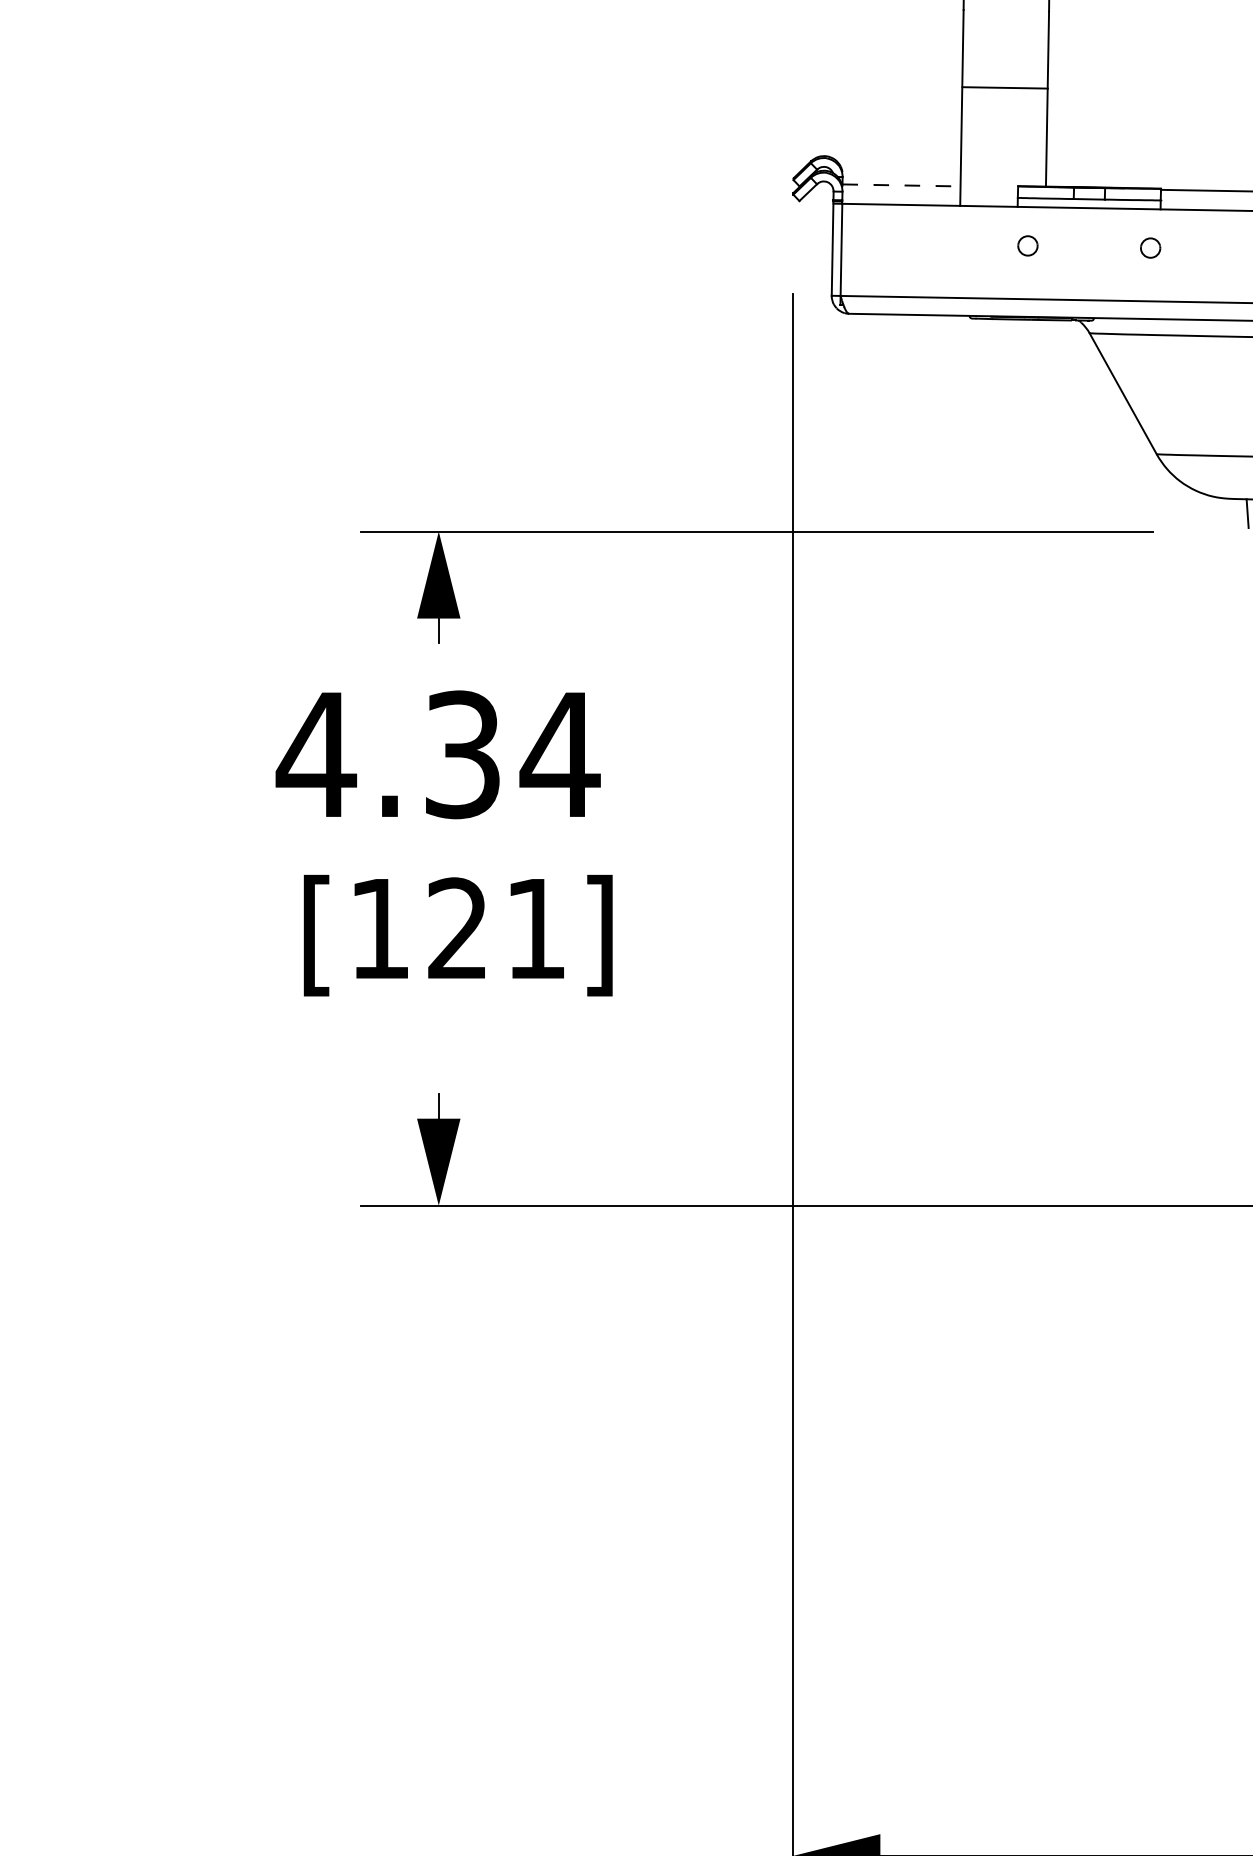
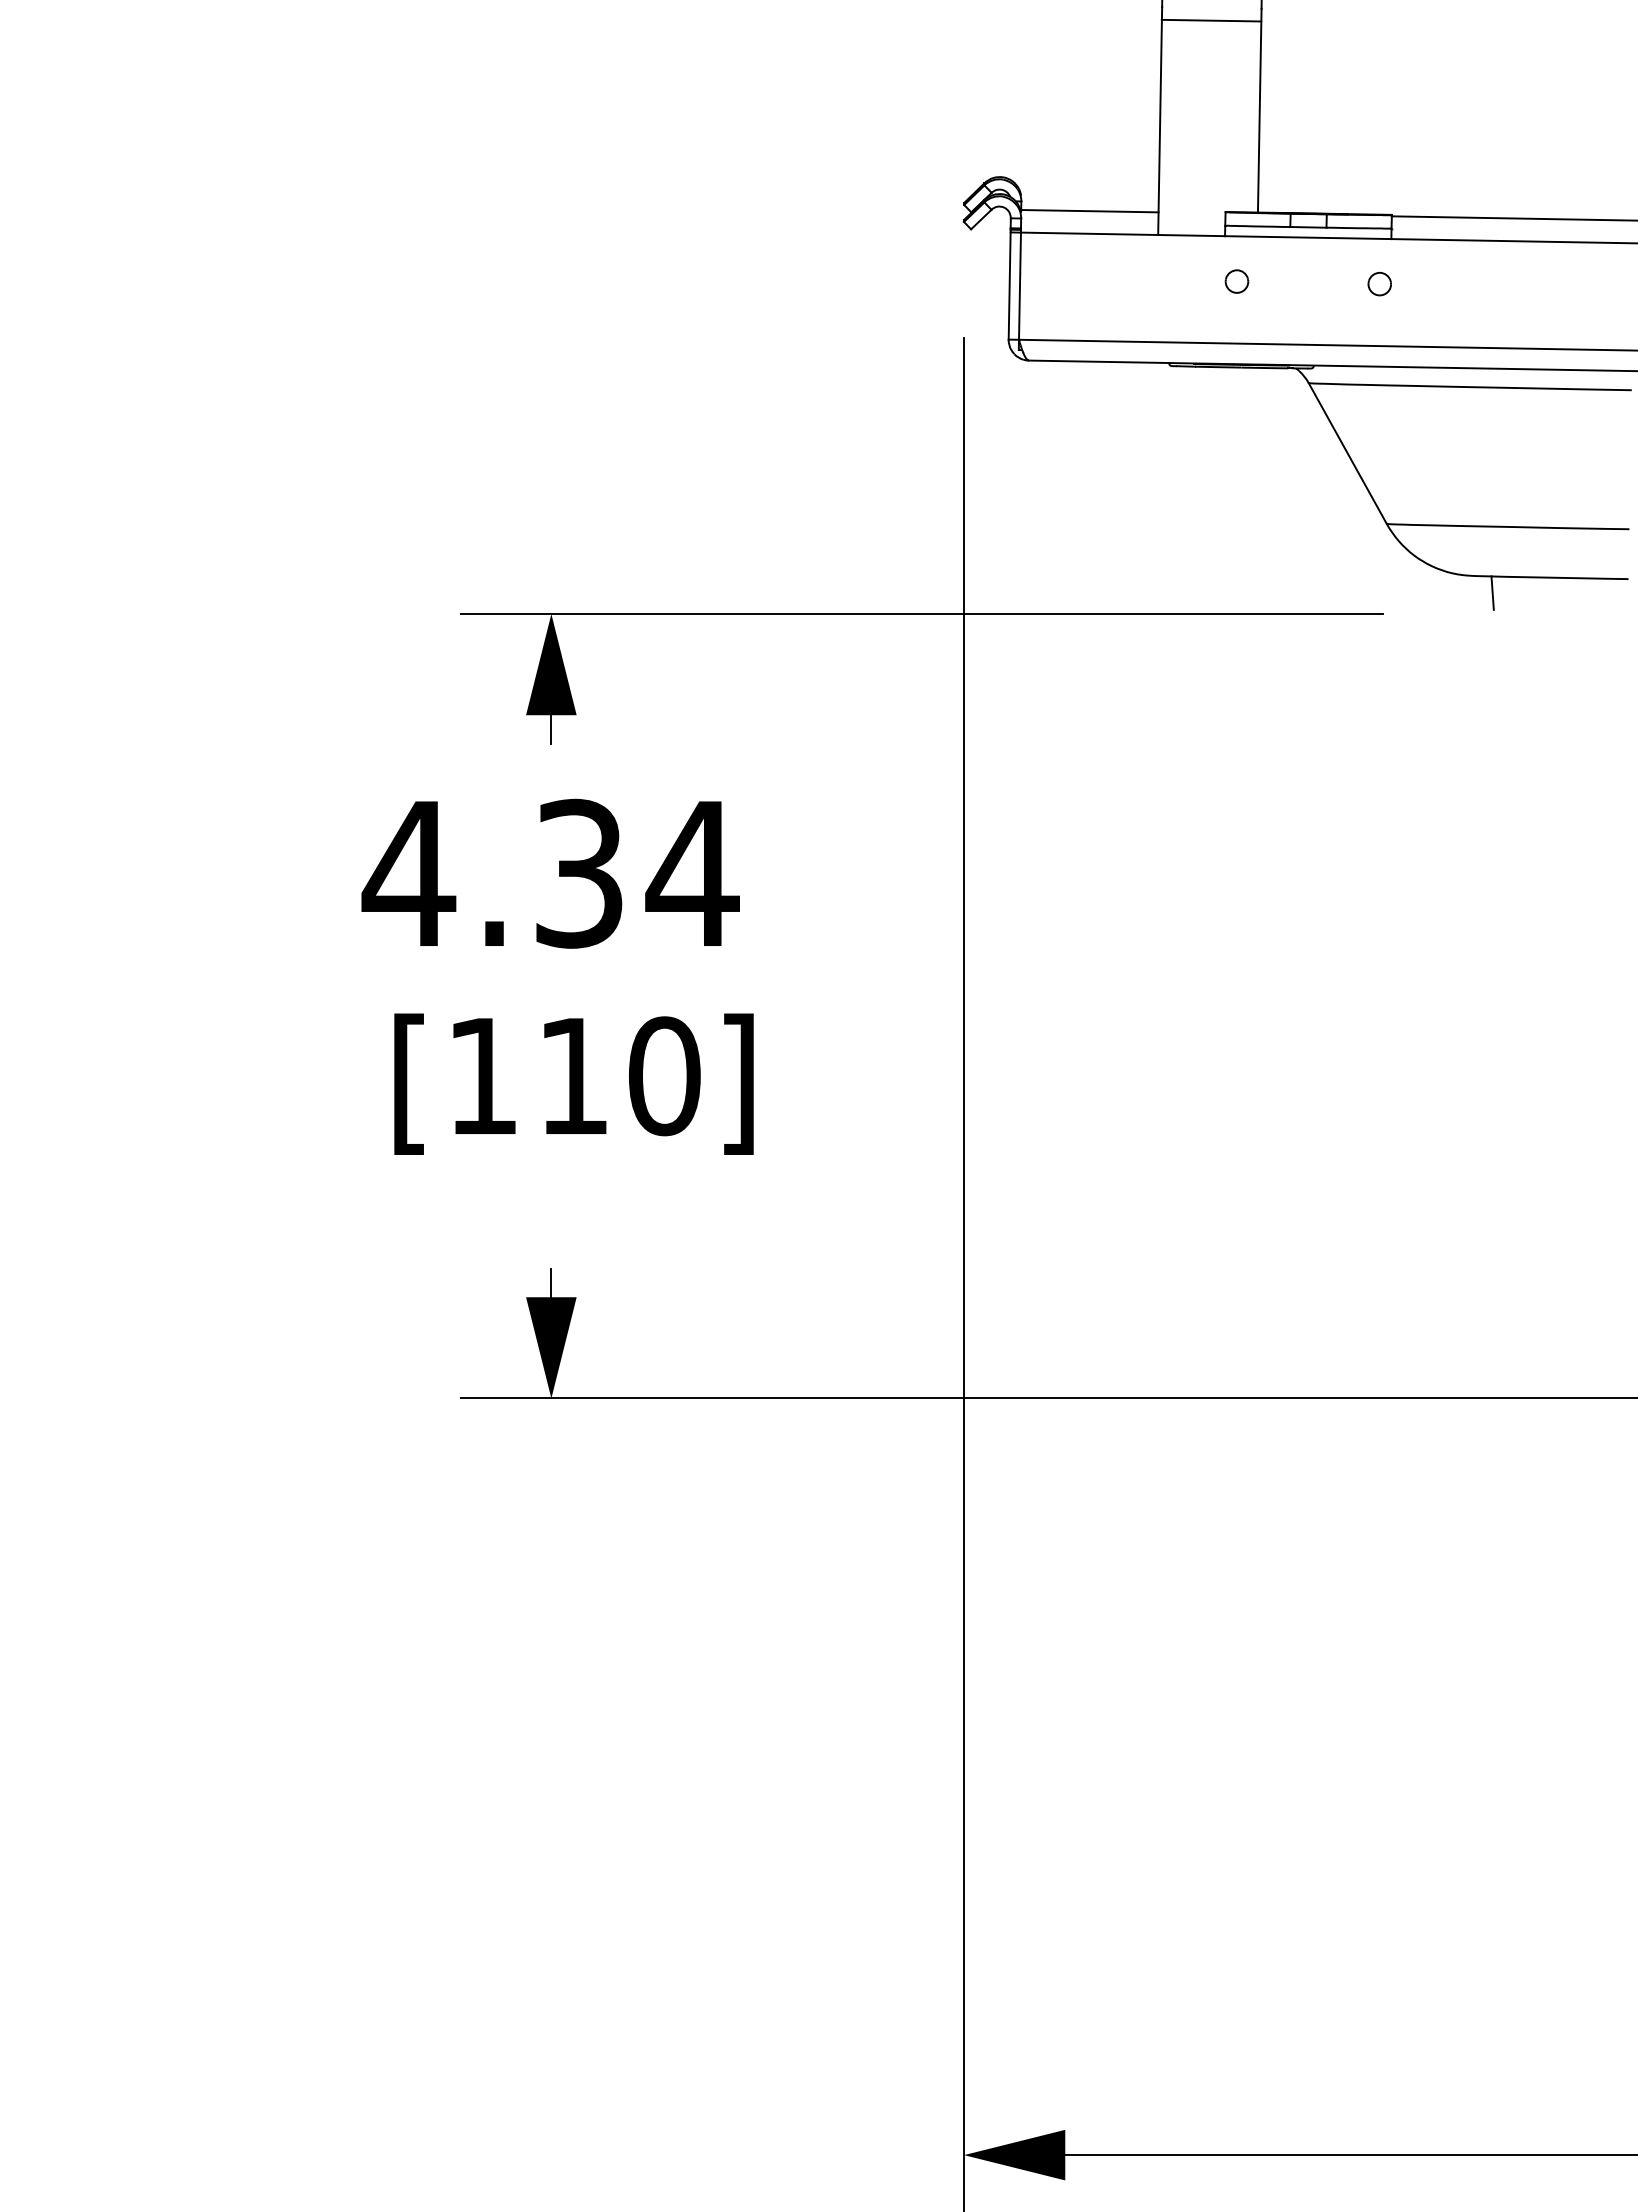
line: (1005, 87) -> (1211, 20), moved
line: (901, 185) -> (1089, 211), dashed -> solid
text: (497, 928) -> (619, 1076), [121] -> [110]

